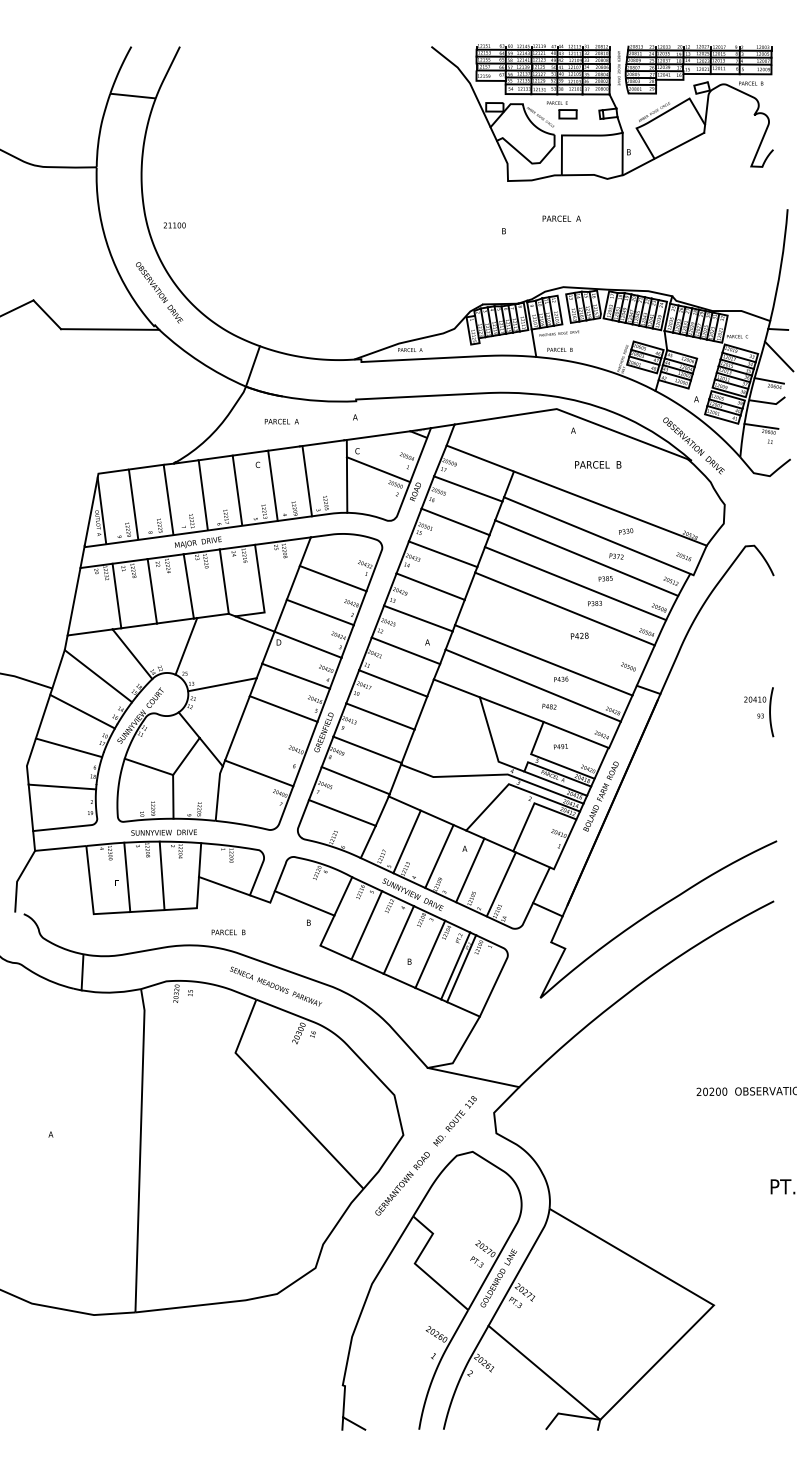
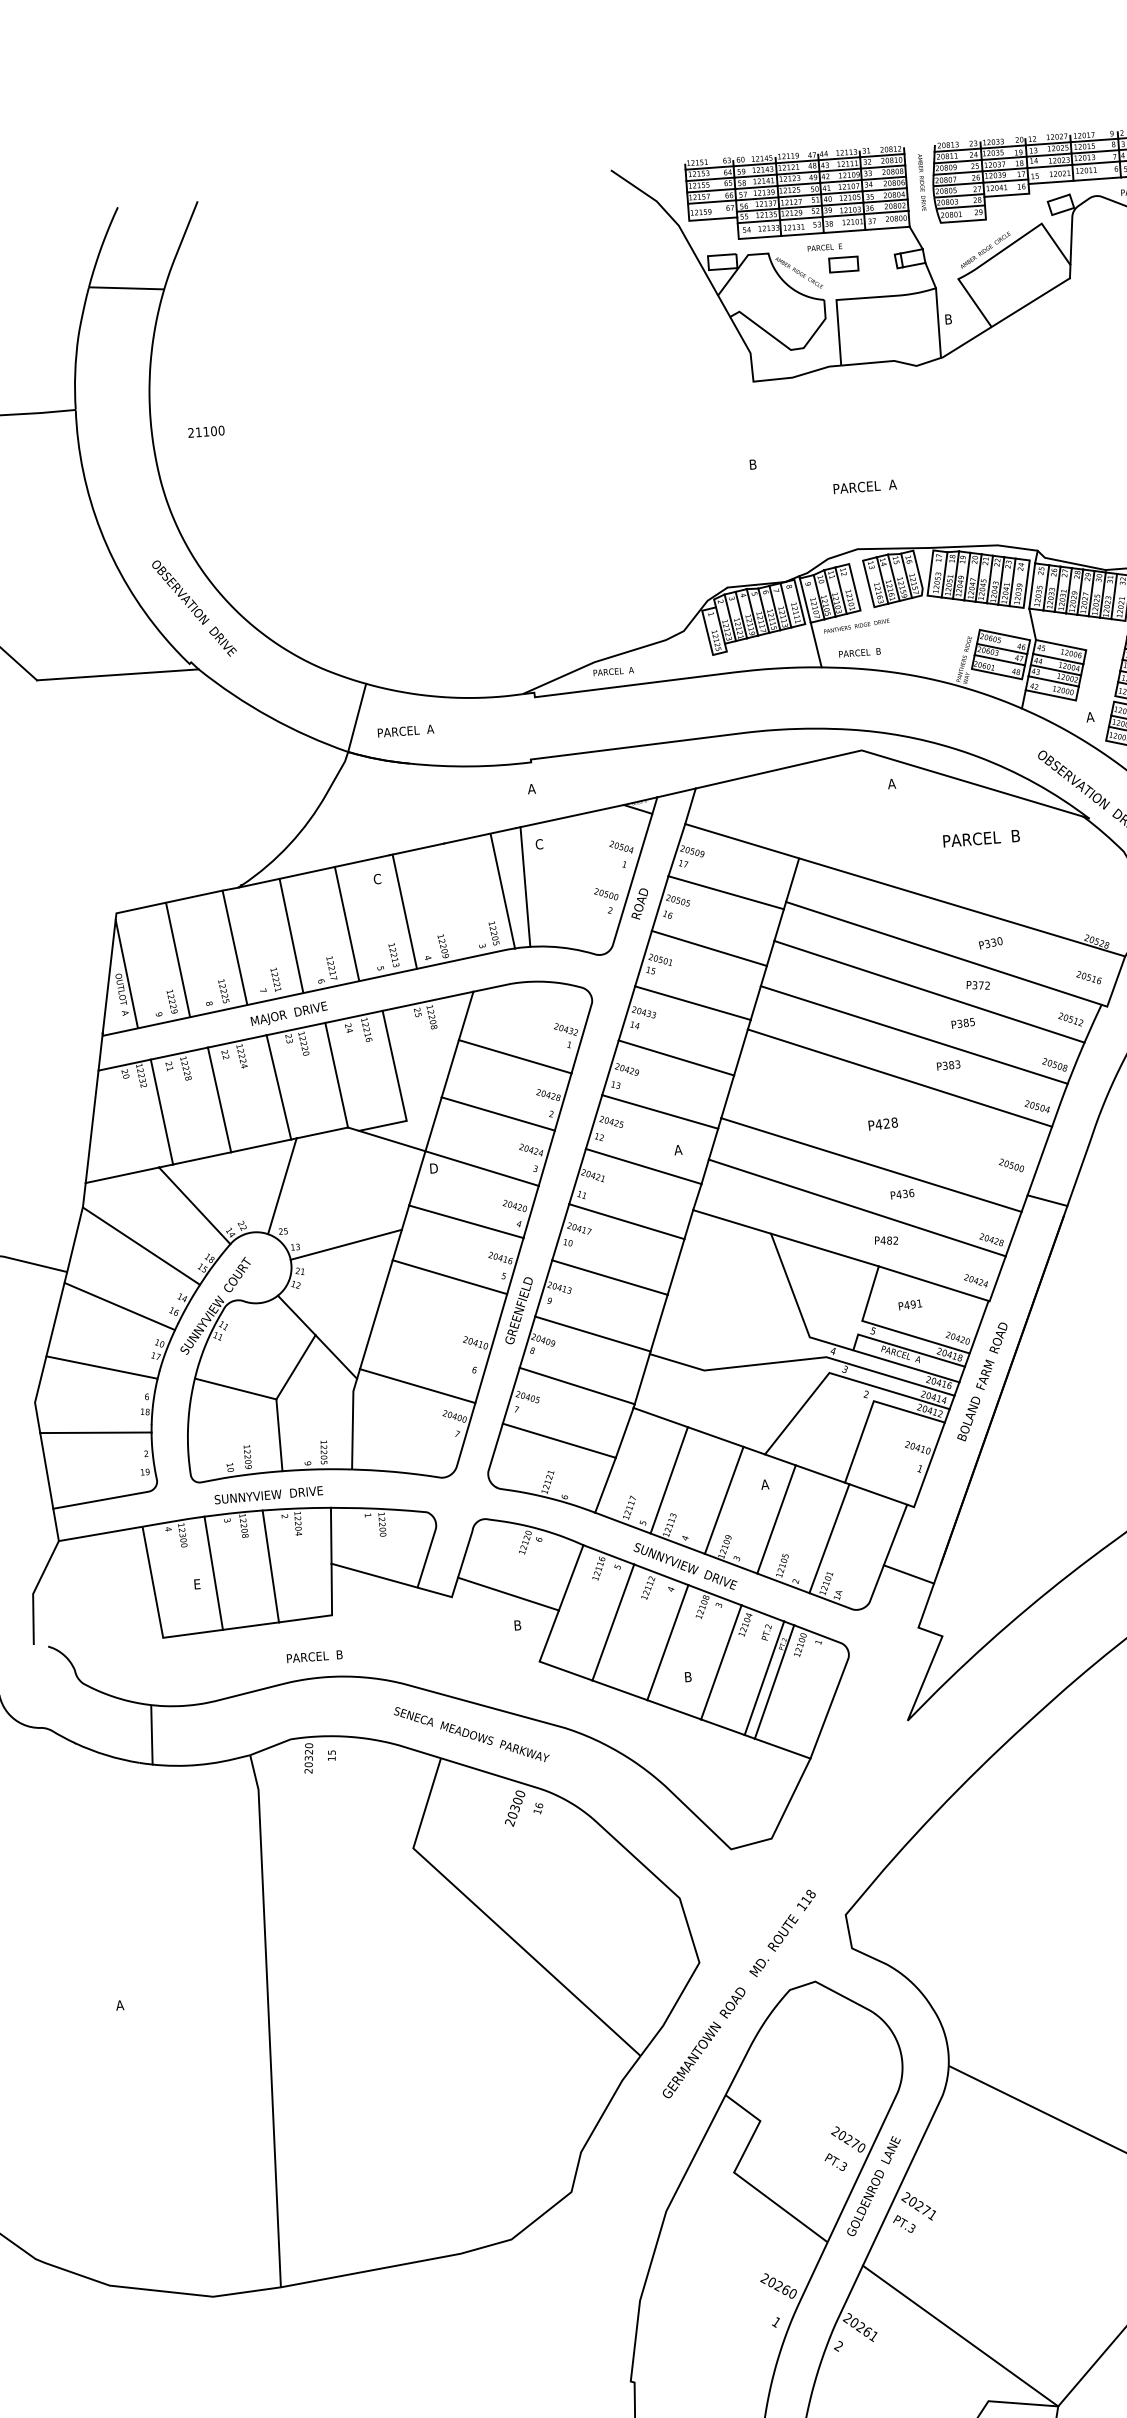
text: (561, 218) -> (864, 486), moved
text: (174, 225) -> (205, 431), moved
text: (281, 421) -> (405, 730), moved
text: (598, 464) -> (981, 837), moved
line: (378, 469) -> (576, 871), removed
line: (307, 481) -> (503, 892), moved
text: (579, 635) -> (882, 1123), moved
text: (228, 932) -> (314, 1656), moved
line: (473, 1077) -> (807, 1859), removed

